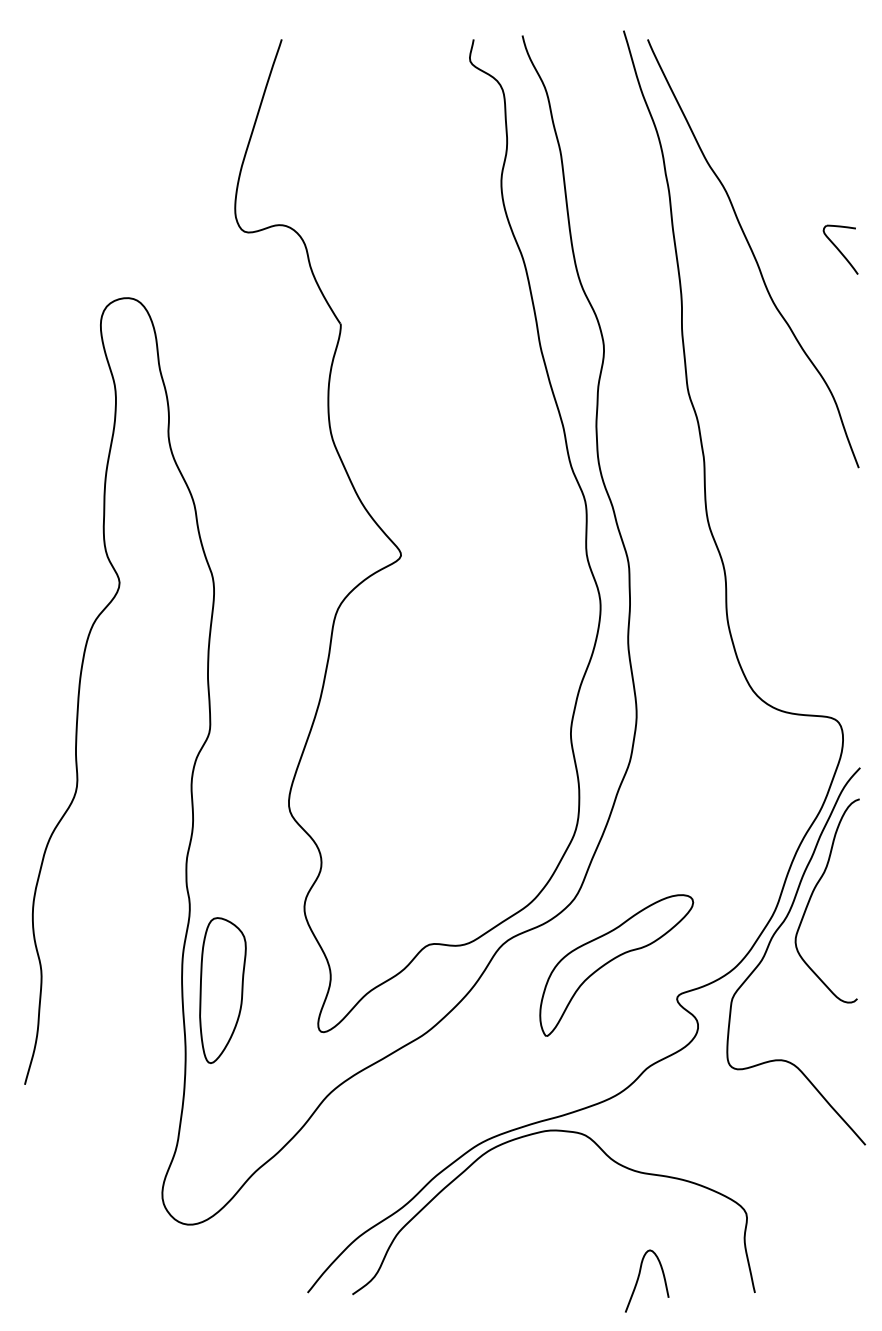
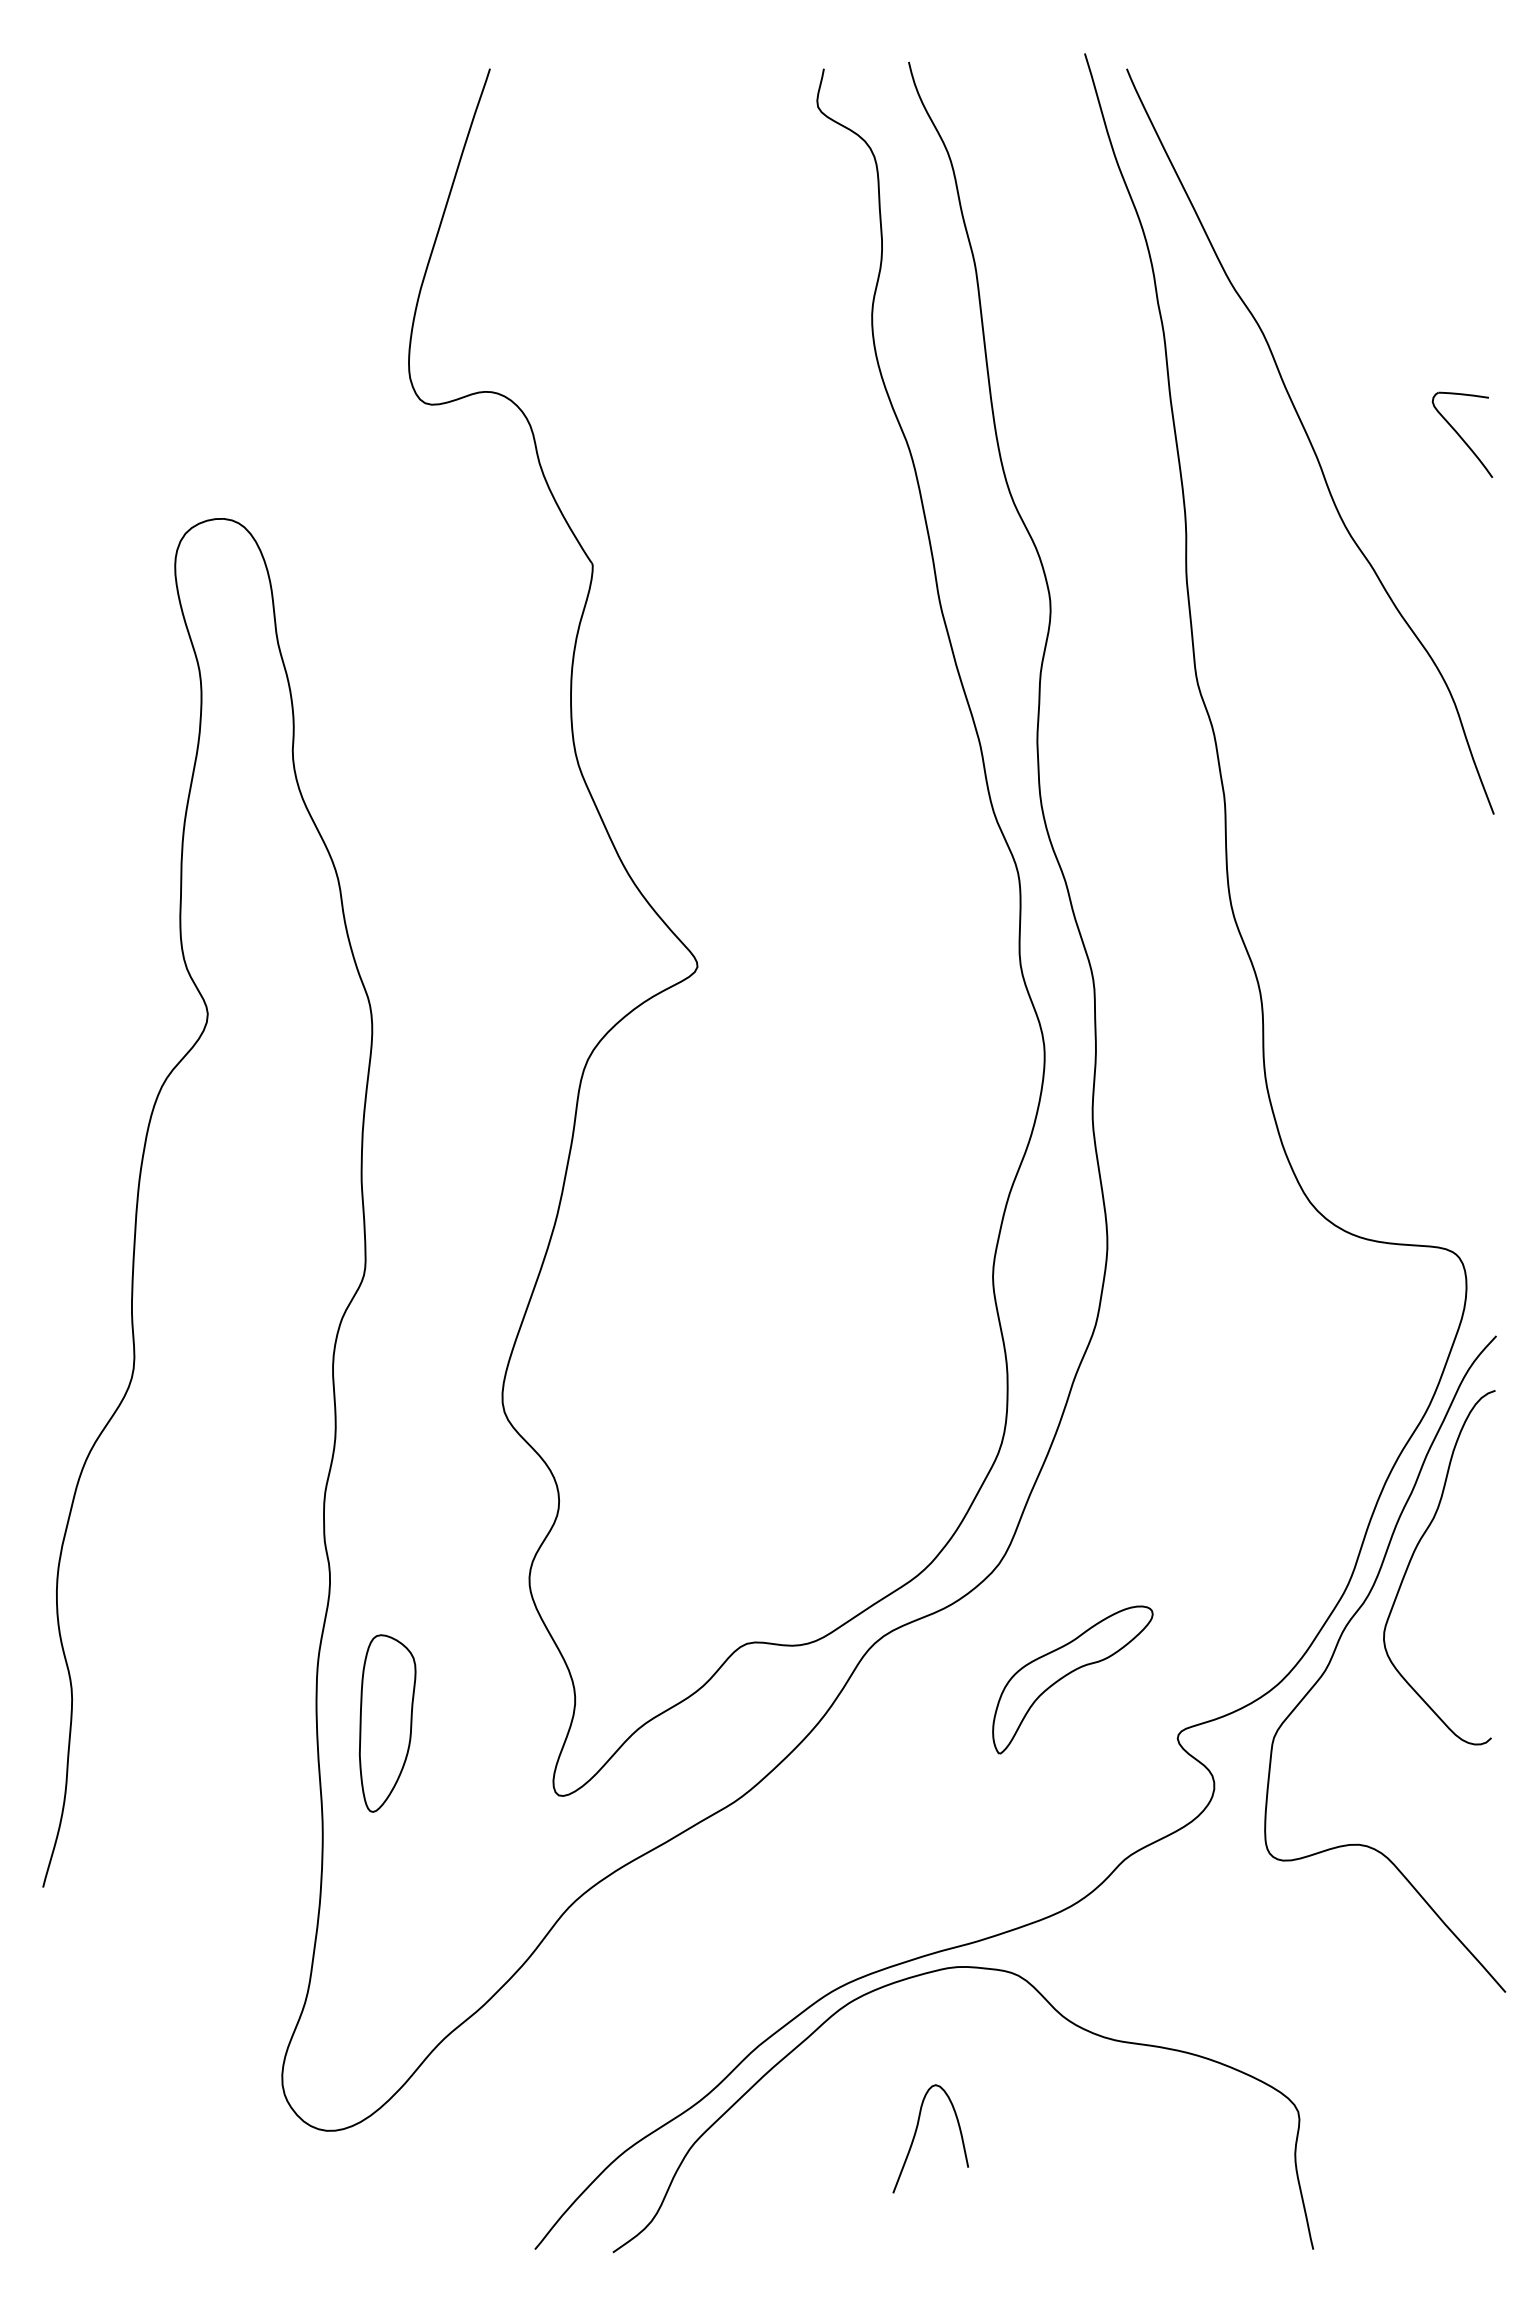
part: (616, 965) -> (1072, 1679), size x0.6
part: (222, 990) -> (386, 1723), size x0.7
curve: (639, 1277) -> (917, 2132), moved

